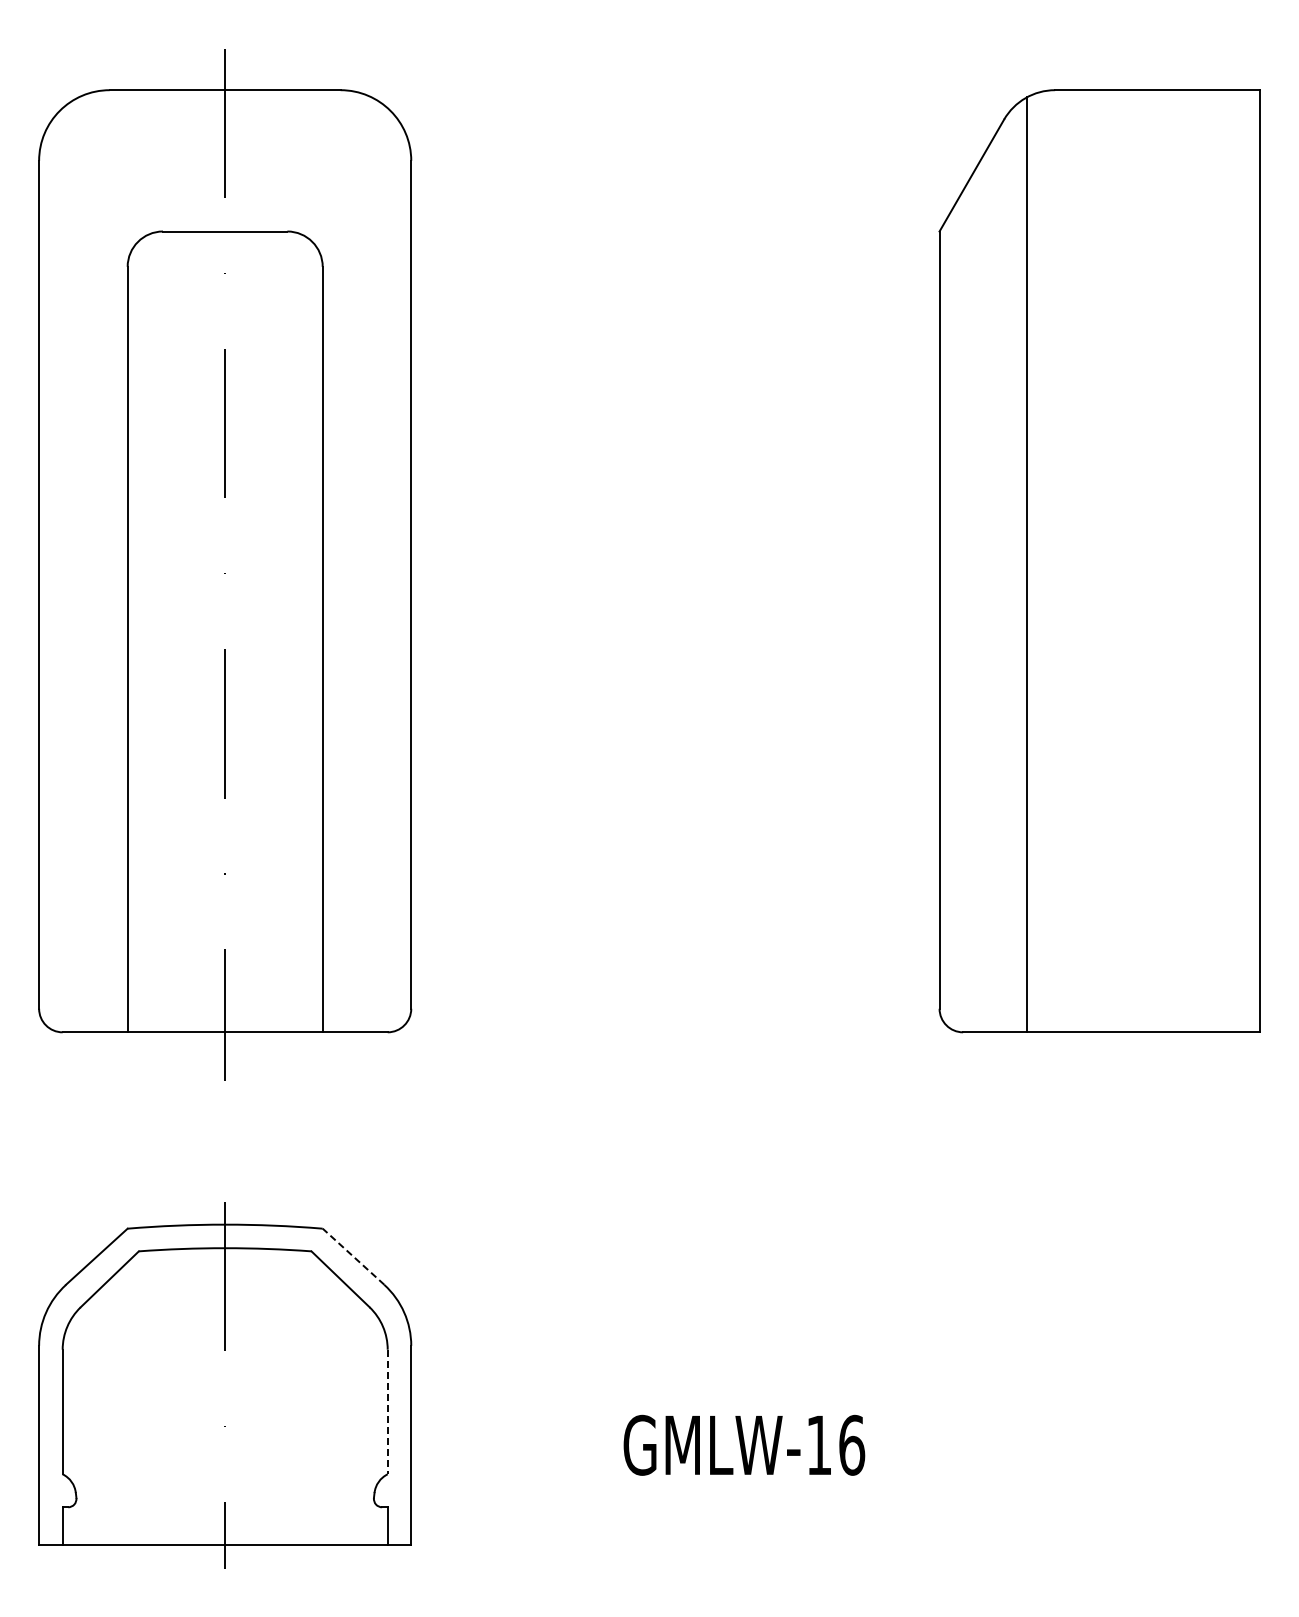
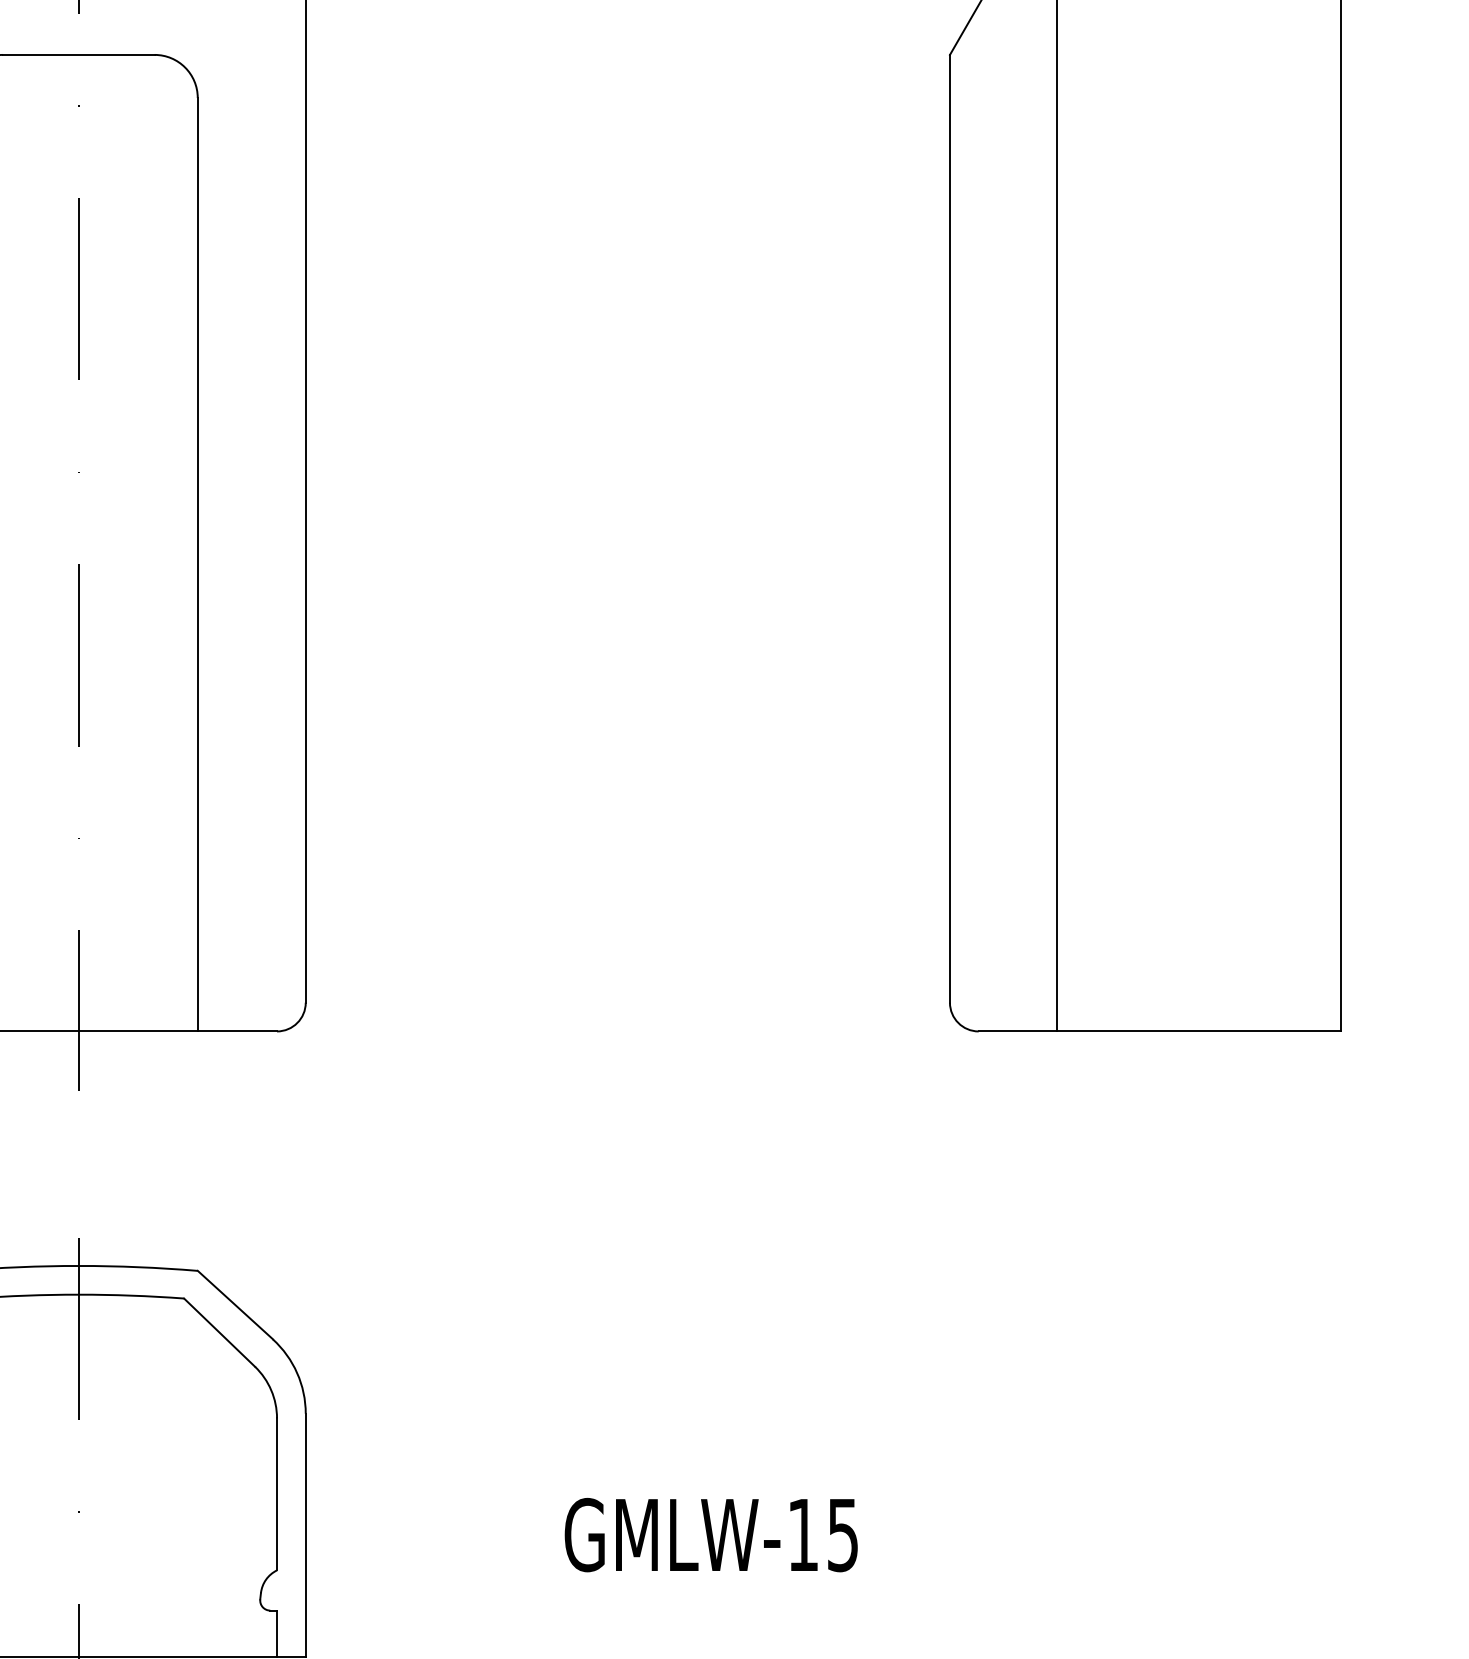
line: (353, 1256) -> (235, 1304), dashed -> solid
line: (387, 1412) -> (276, 1495), dashed -> solid
text: (852, 1444) -> (843, 1534), GMLW-16 -> GMLW-15

